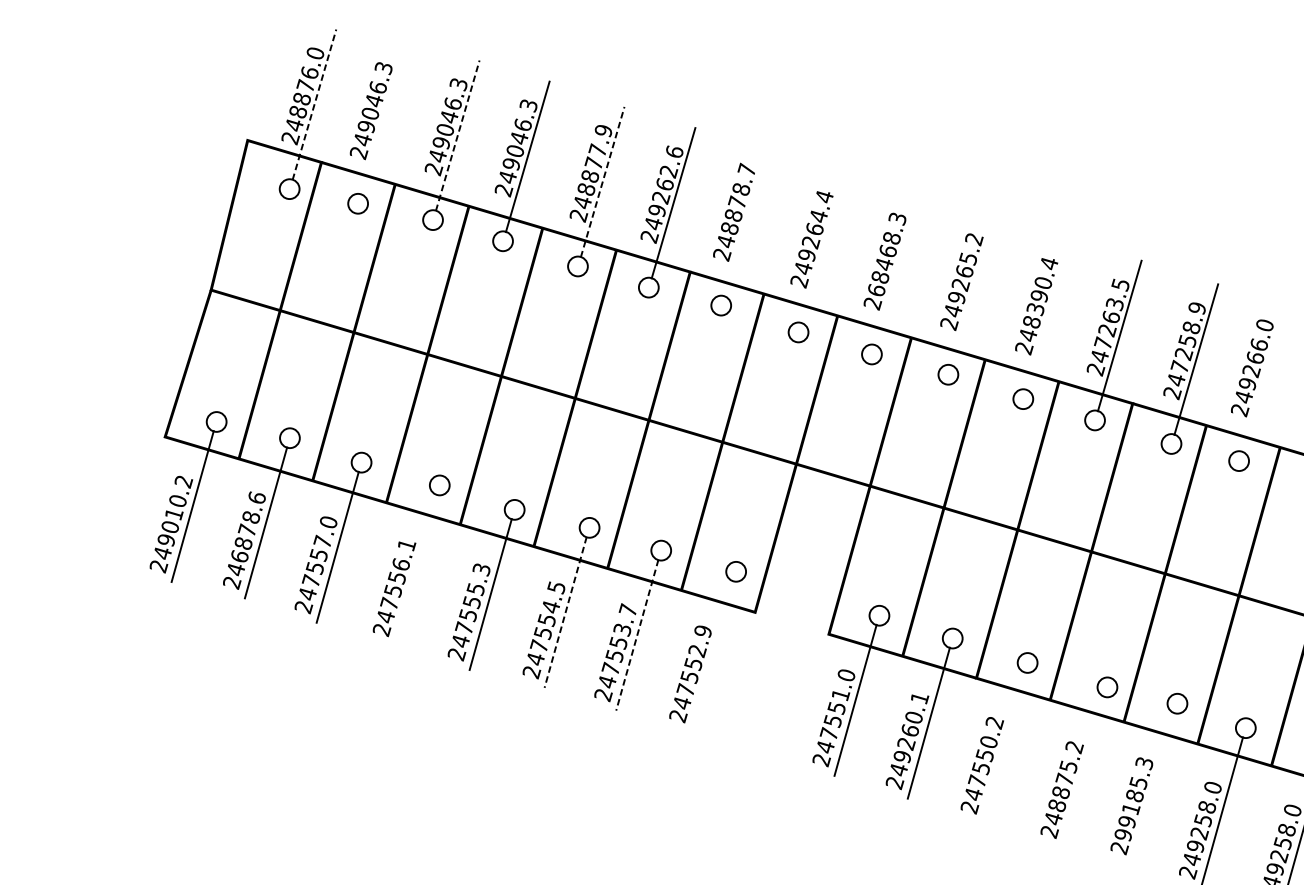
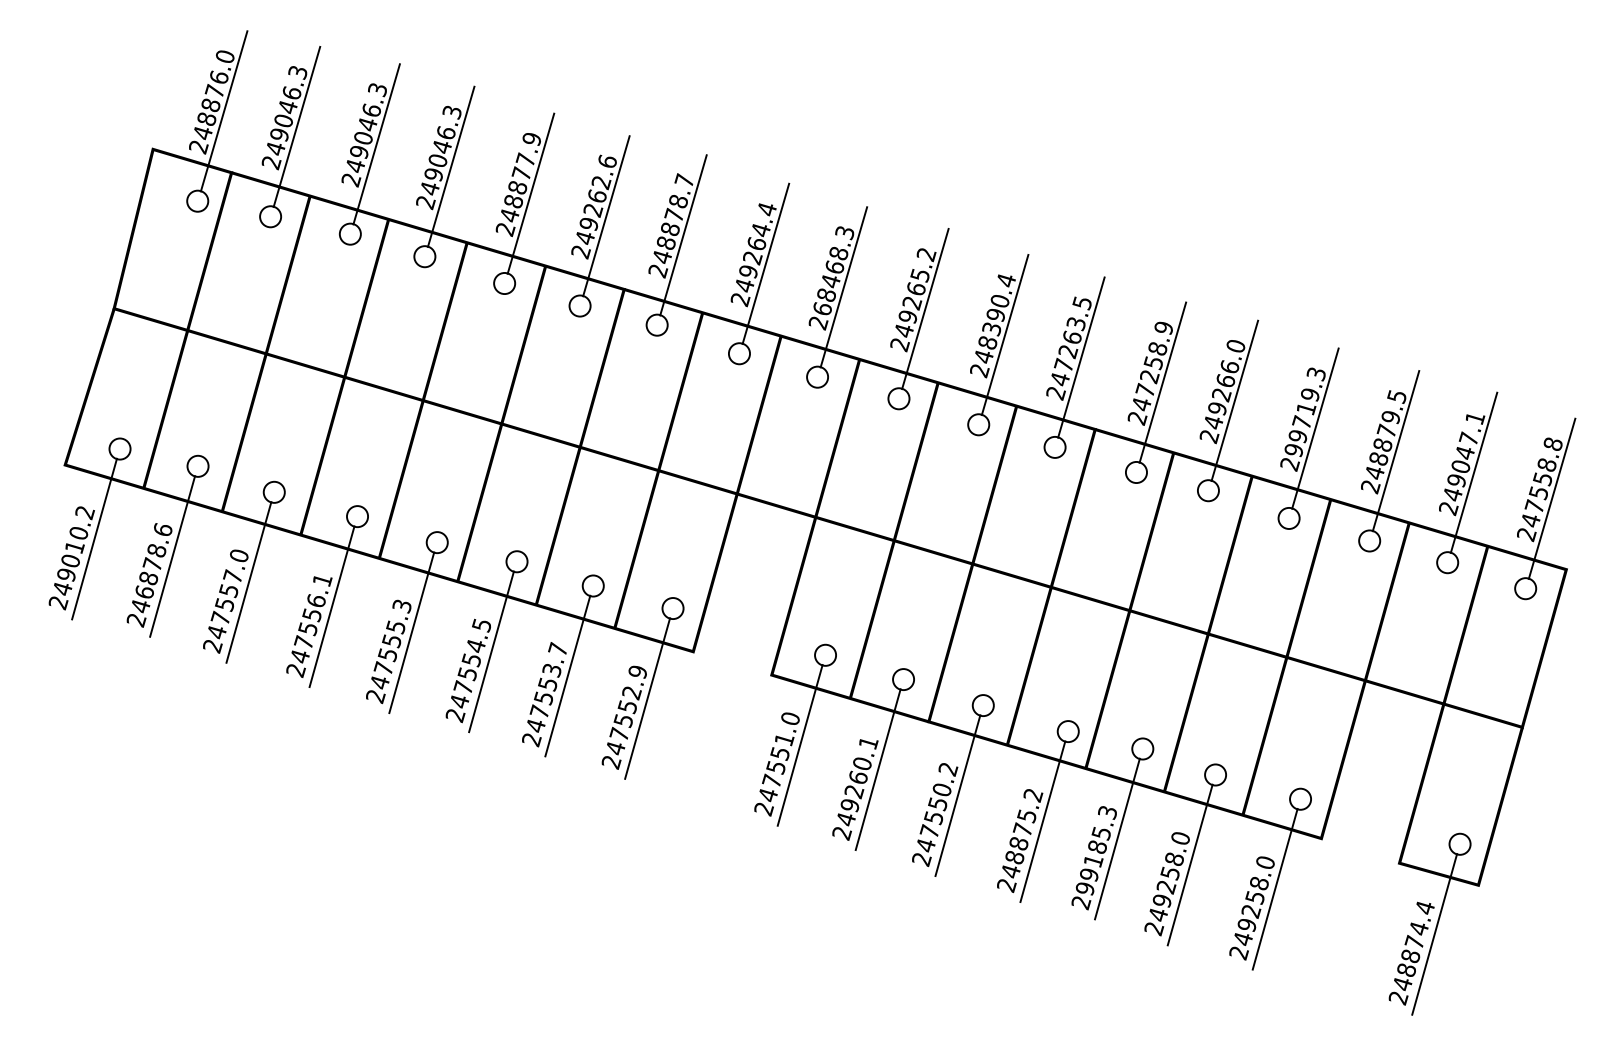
line: (314, 103) -> (224, 110), dashed -> solid
line: (382, 118) -> (296, 126), added
line: (457, 134) -> (376, 143), dashed -> solid
line: (603, 181) -> (531, 193), dashed -> solid
line: (745, 221) -> (683, 235), added
line: (823, 247) -> (765, 263), added
line: (896, 270) -> (843, 287), added
line: (973, 289) -> (925, 308), added
line: (1047, 314) -> (1004, 334), added
line: (1263, 376) -> (1234, 400), added
line: (415, 569) -> (331, 606), added
line: (565, 613) -> (491, 652), dashed -> solid
line: (637, 635) -> (567, 676), dashed -> solid
line: (712, 656) -> (647, 698), added
line: (1003, 747) -> (957, 795), added
line: (1083, 771) -> (1042, 821), added
line: (1153, 787) -> (1117, 838), added

